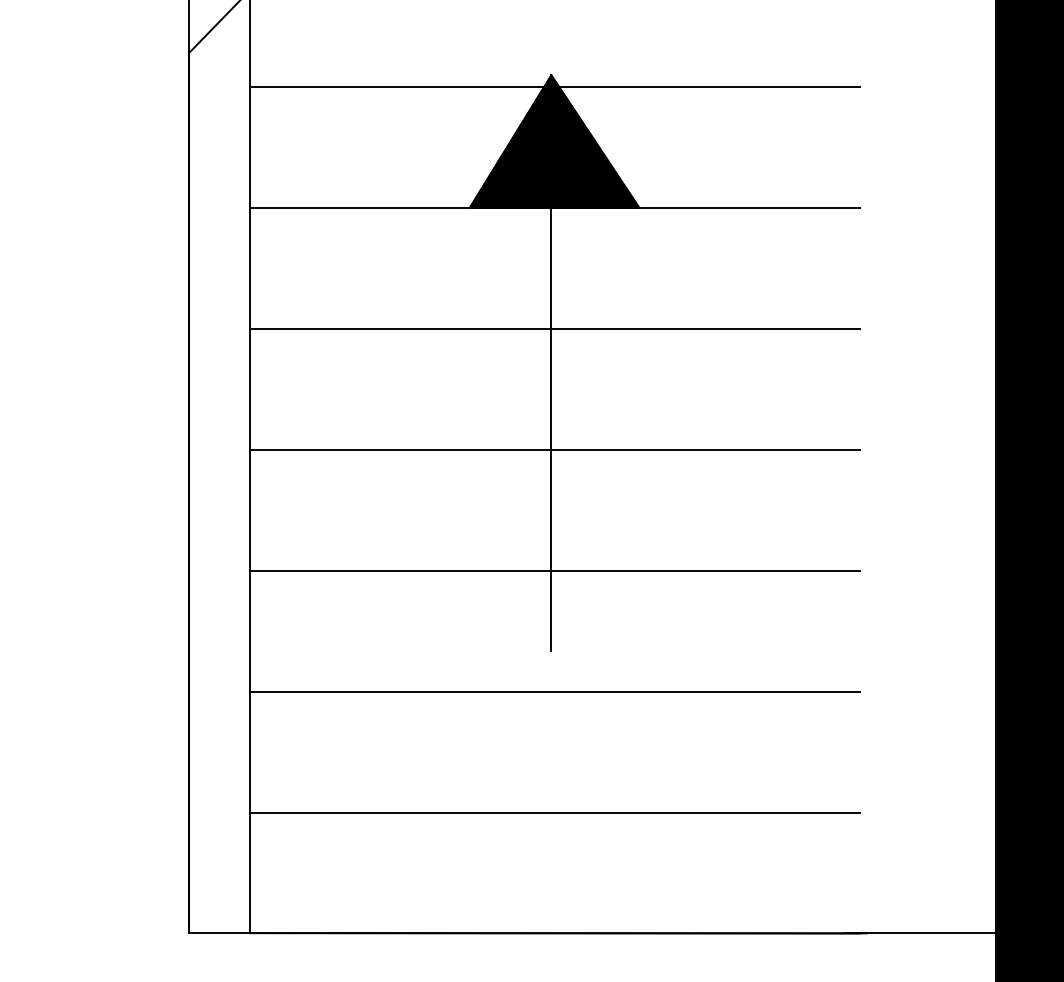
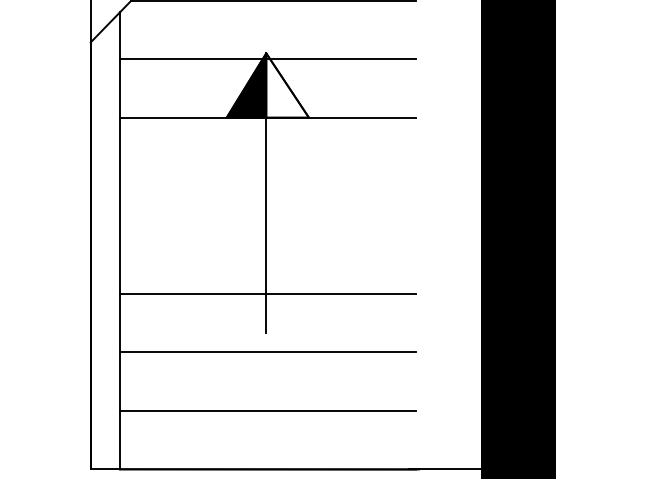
fill: (595, 141) -> (287, 85), removed
line: (555, 329) -> (268, 176), removed
line: (555, 450) -> (268, 235), removed

